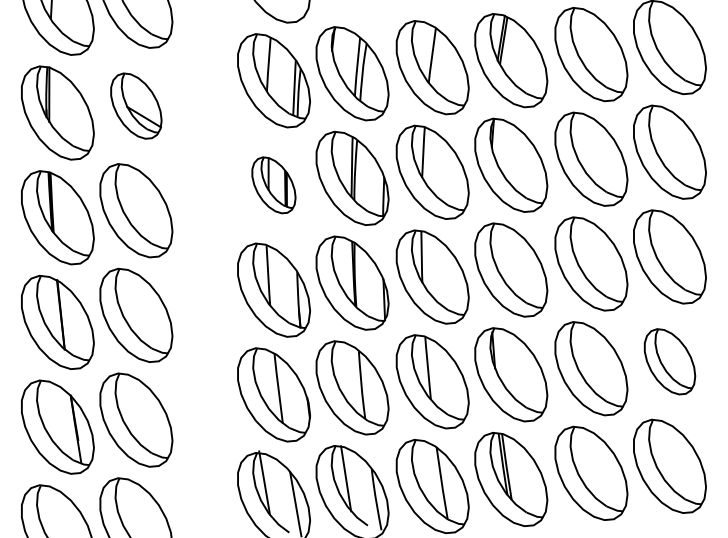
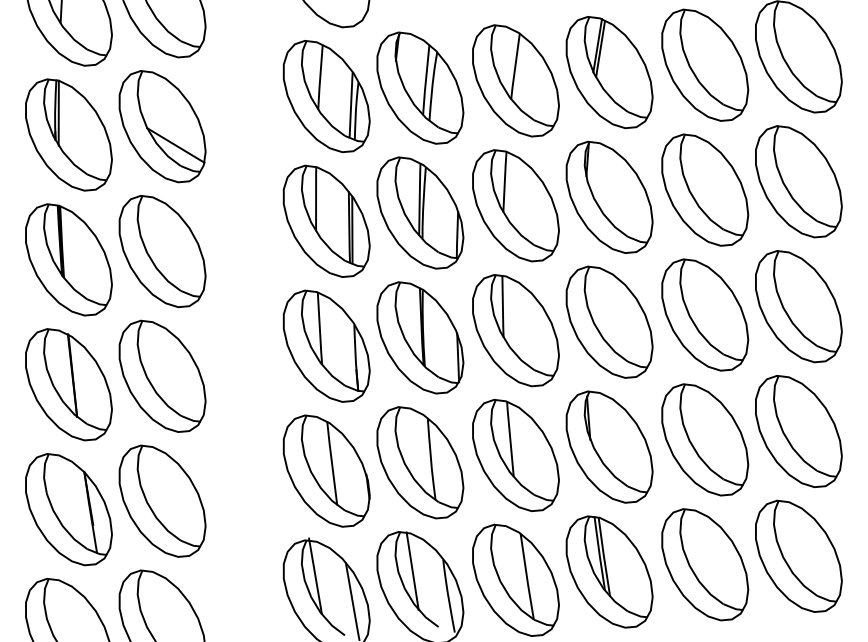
part: (136, 105) -> (162, 126), size x1.43
part: (273, 184) -> (326, 220), size x1.67
part: (669, 361) -> (798, 431), size x1.43

